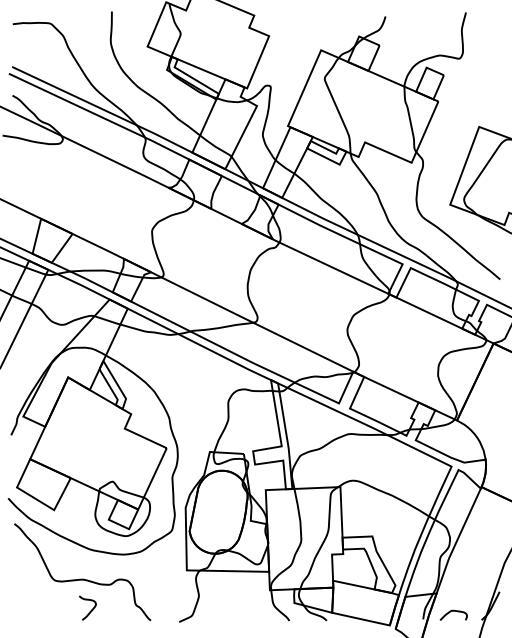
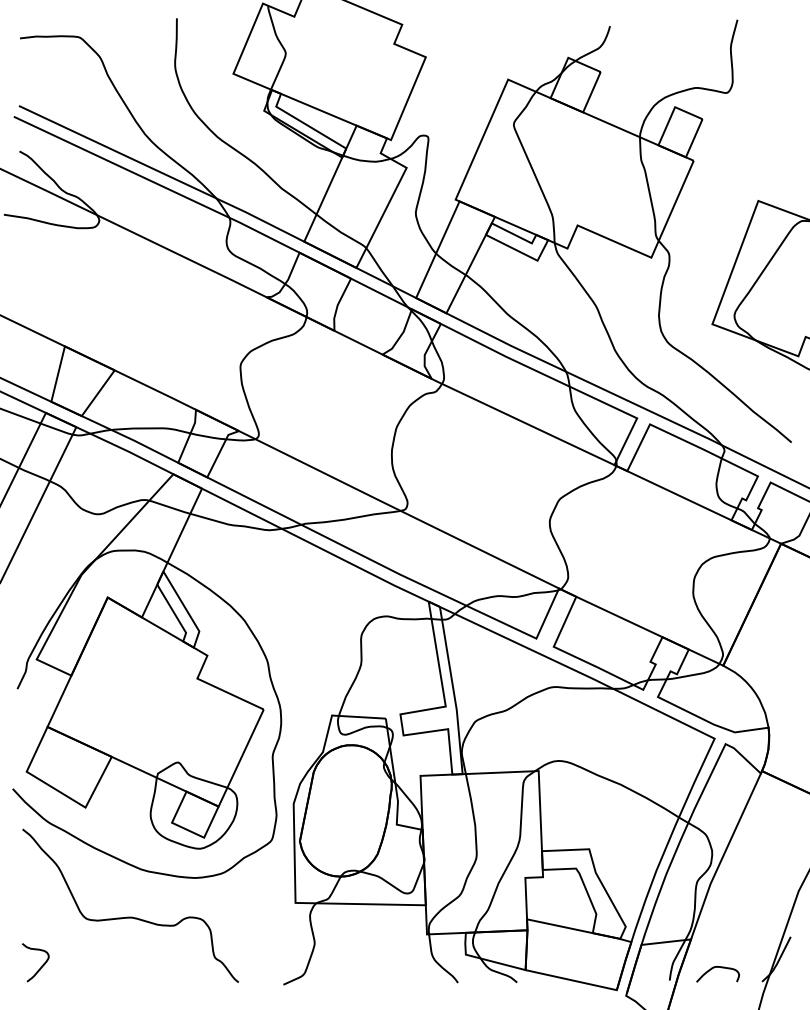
curve: (90, 610) -> (40, 966), moved

